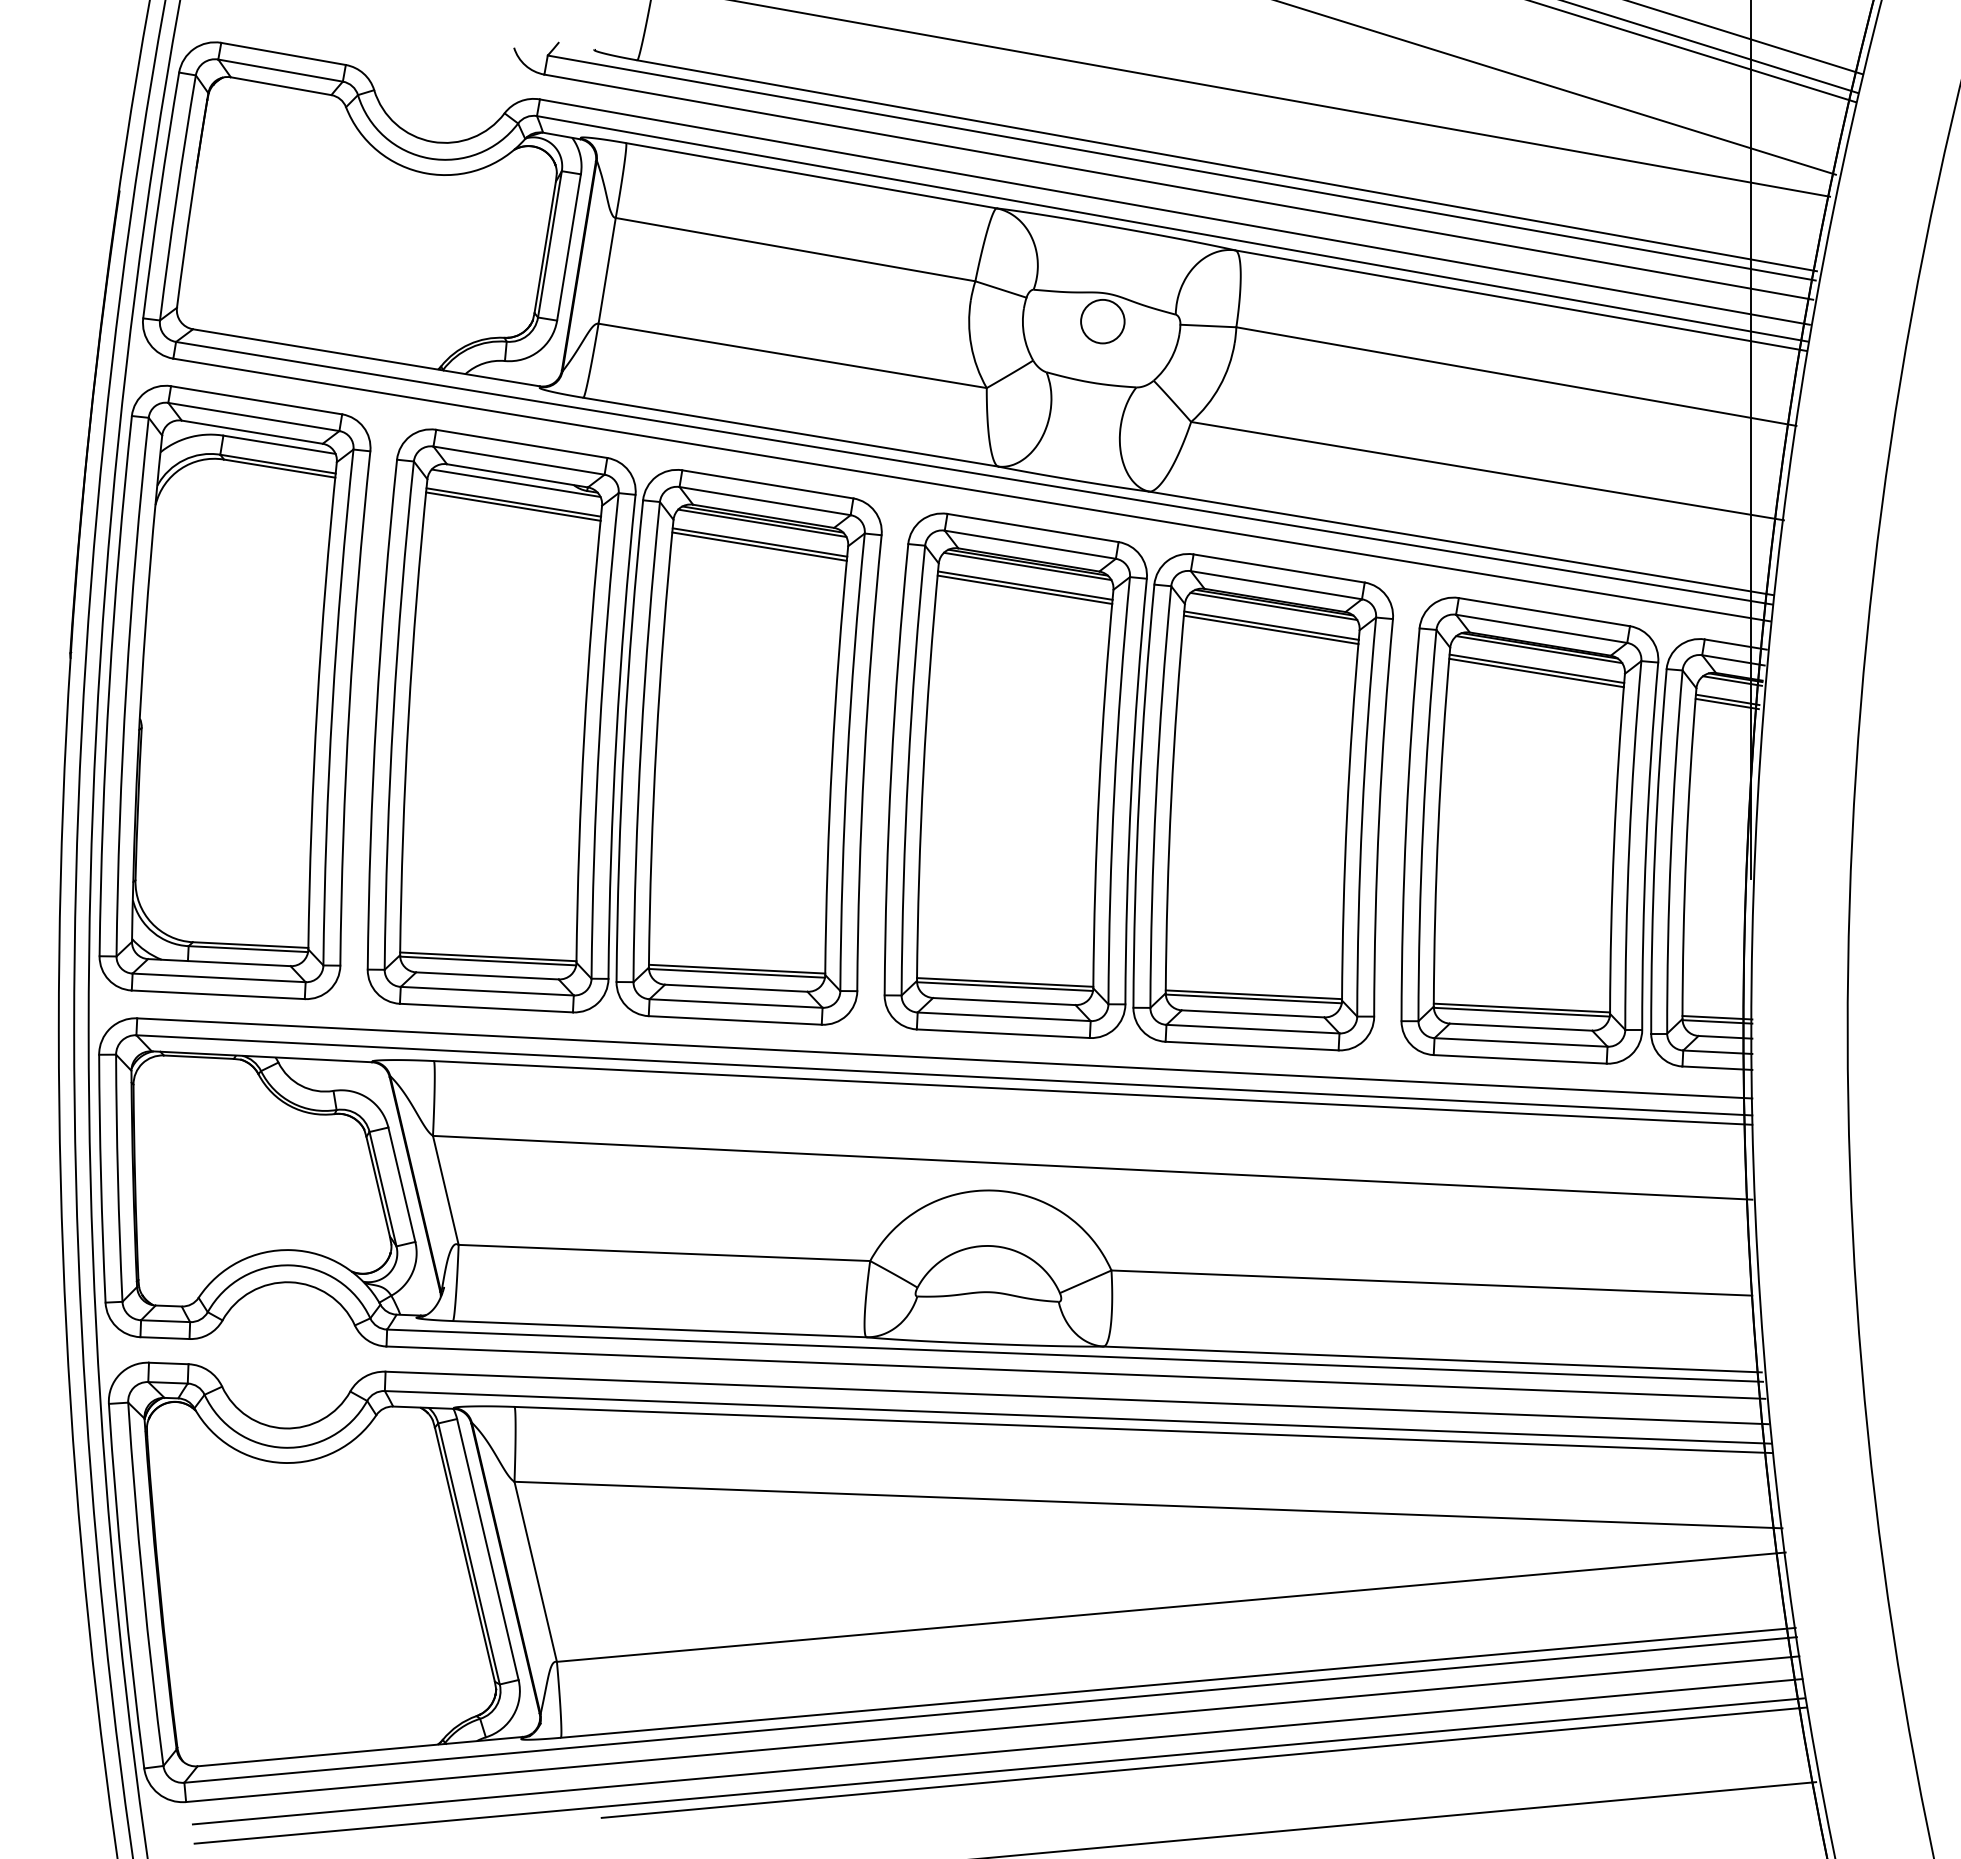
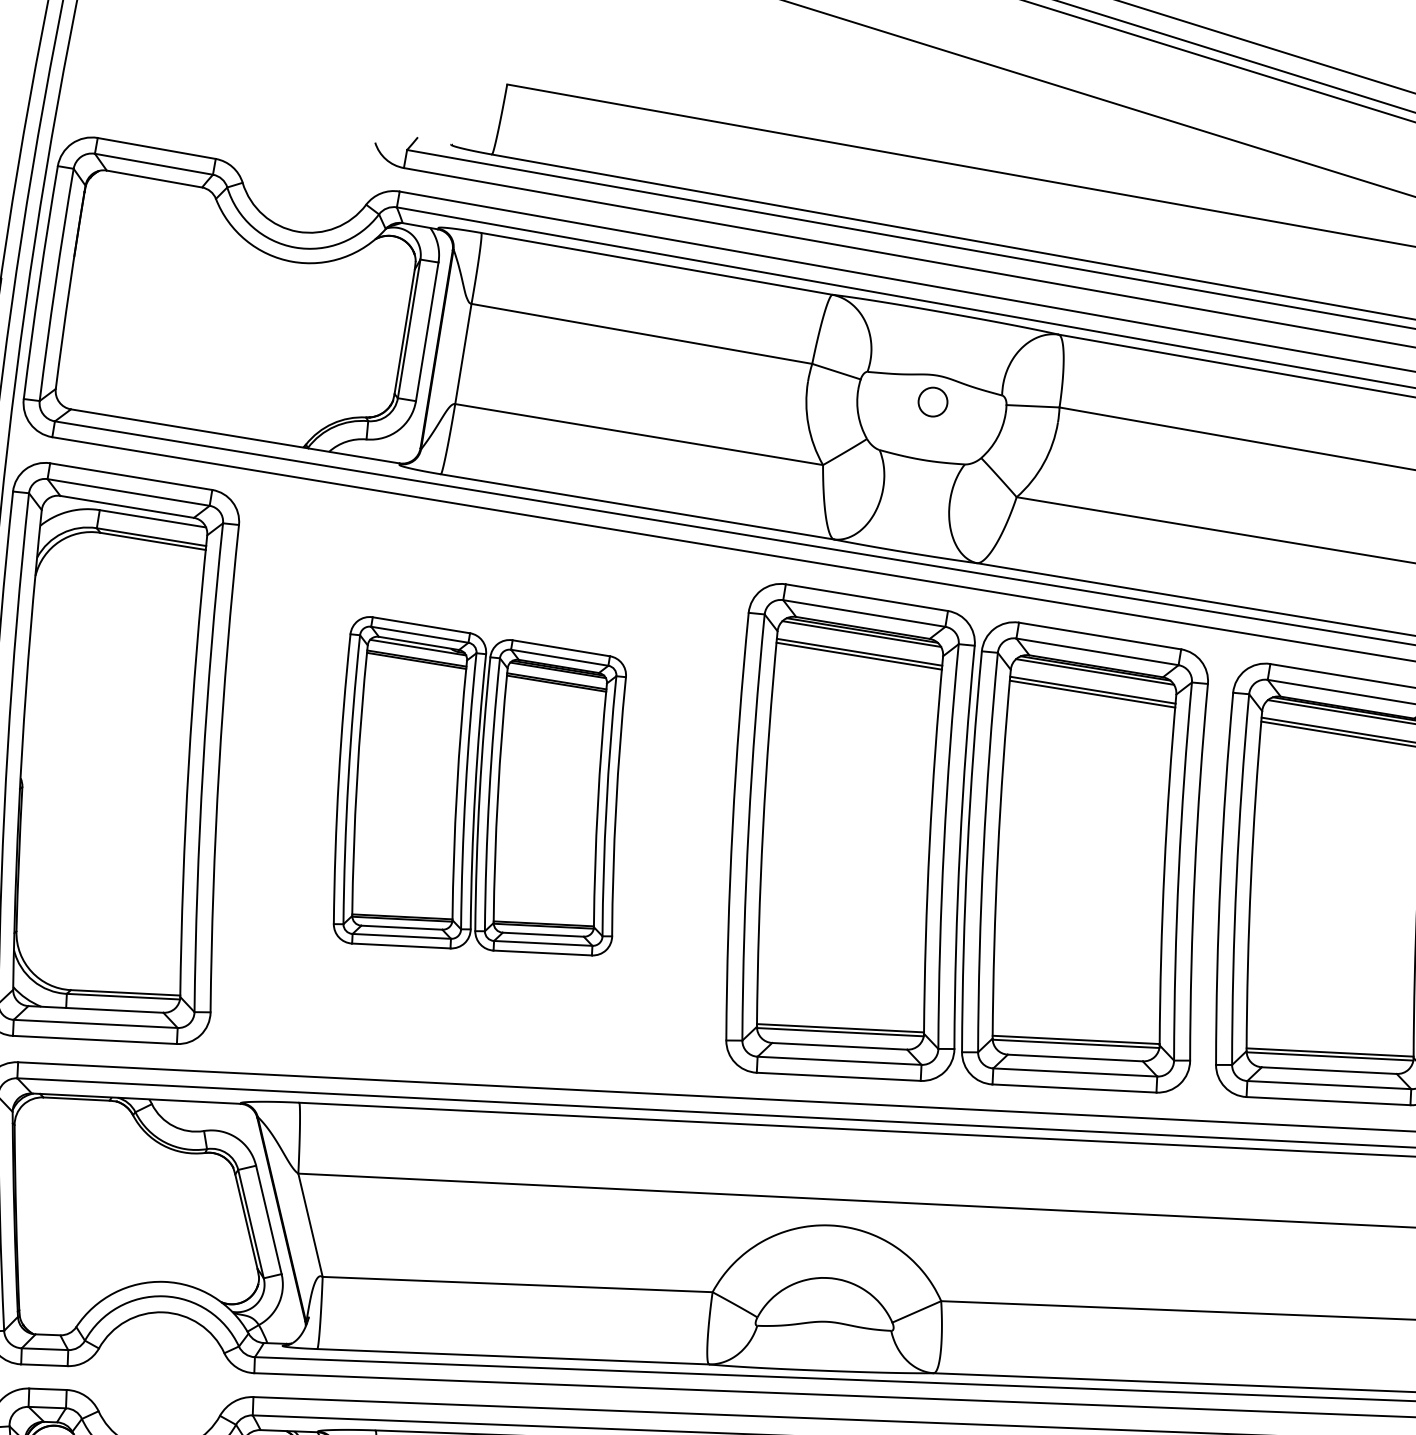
circle: (1102, 321) -> (932, 401), size x0.7
part: (624, 726) -> (479, 785), size x0.6

